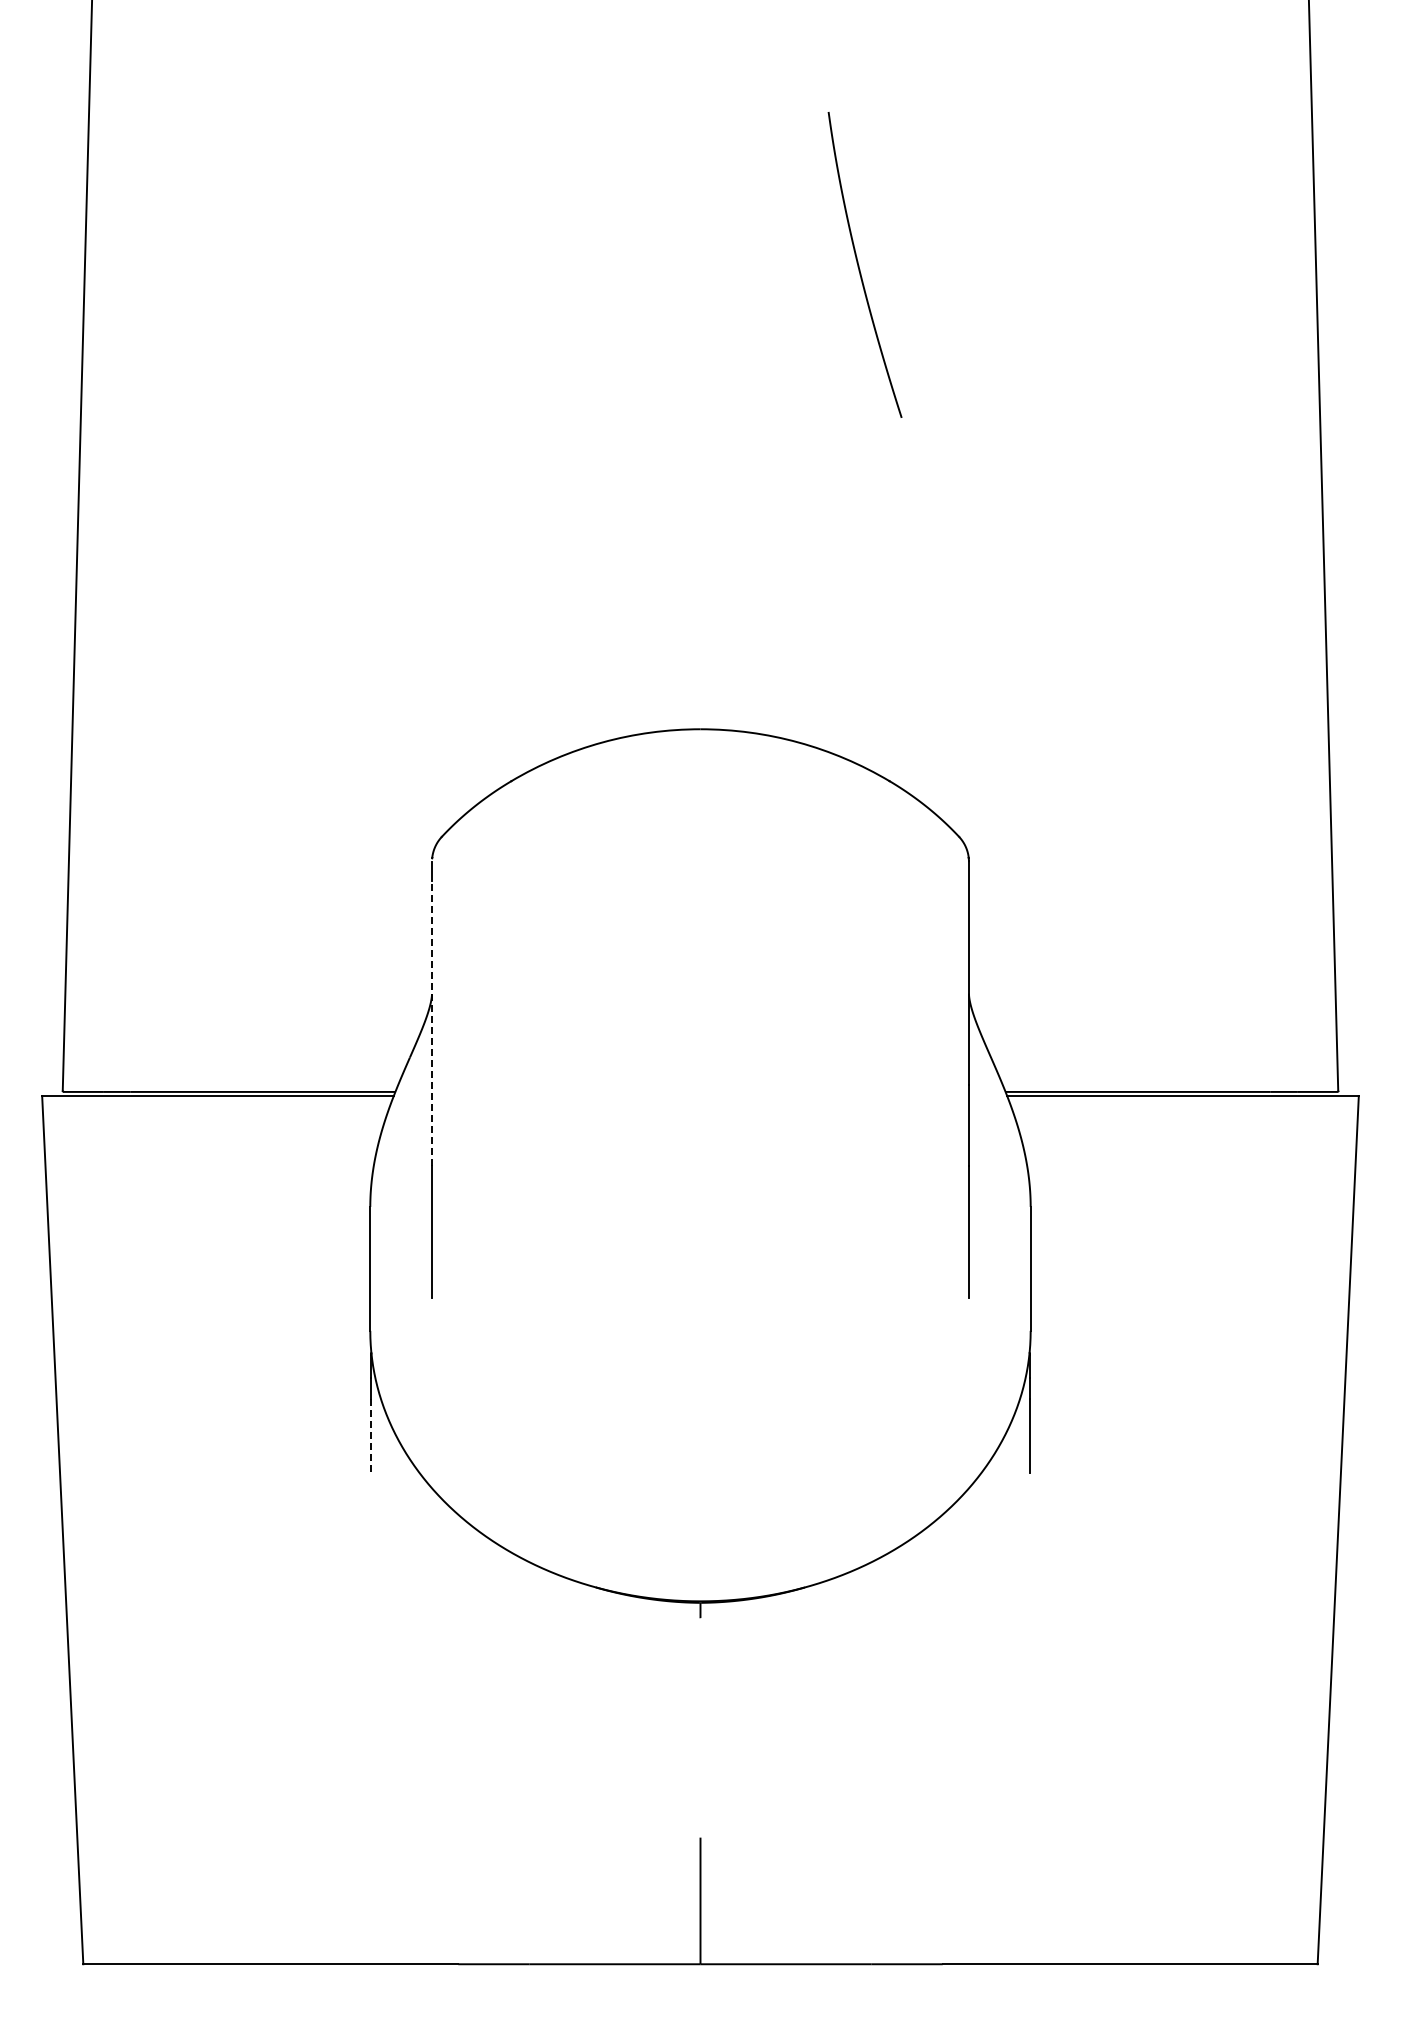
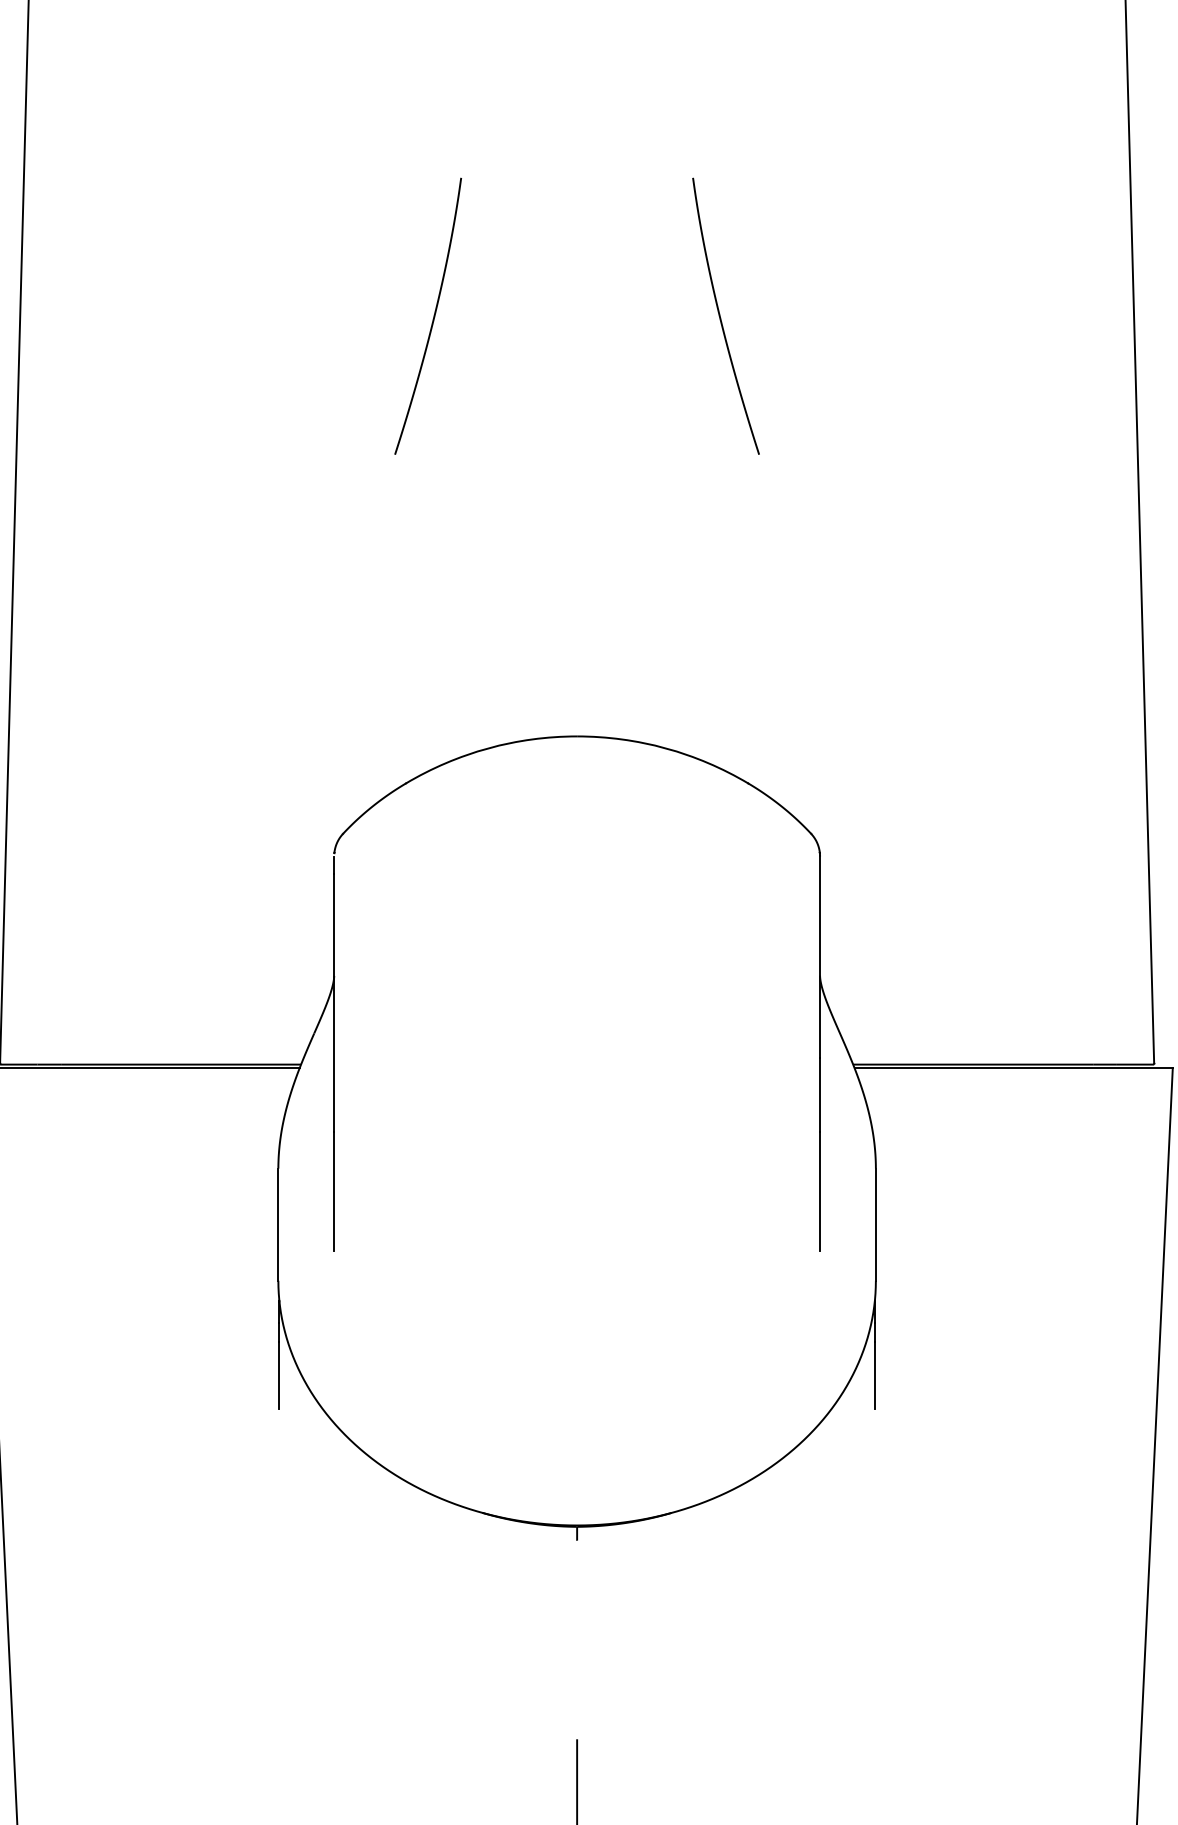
curve: (541, 265) -> (433, 316), added
line: (432, 1023) -> (334, 1002), dashed -> solid
line: (371, 1435) -> (279, 1375), dashed -> solid

